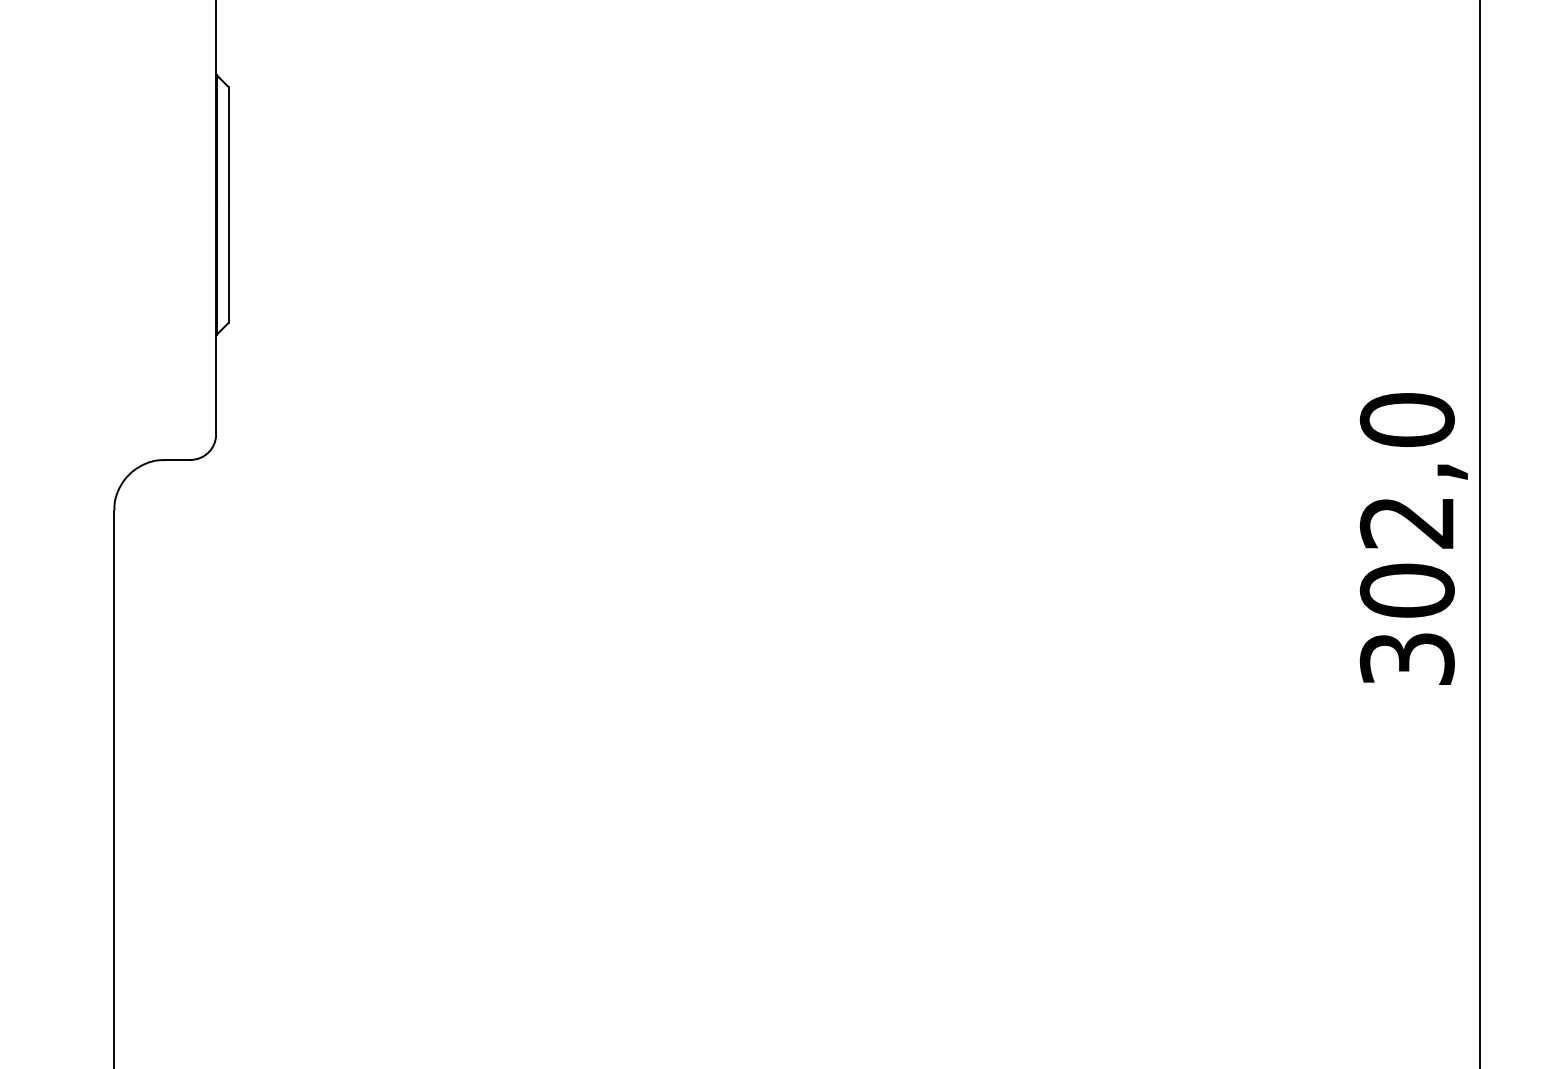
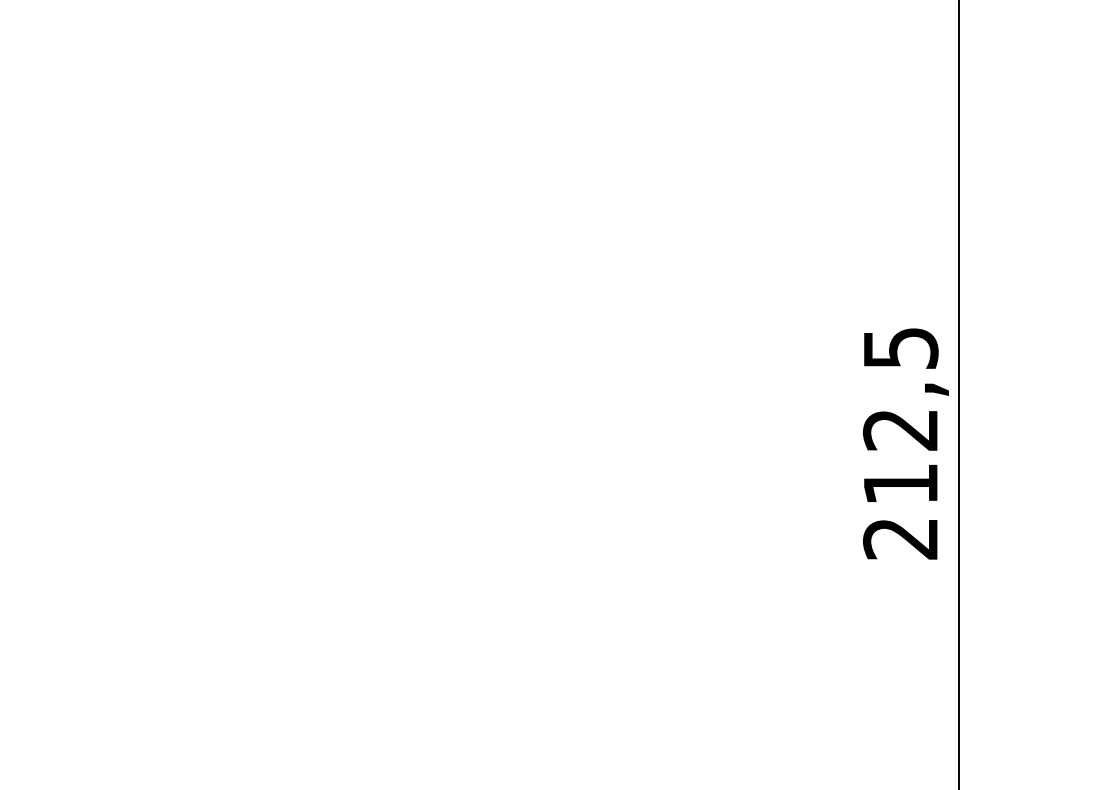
text: (1406, 539) -> (900, 443), 302,0 -> 212,5

